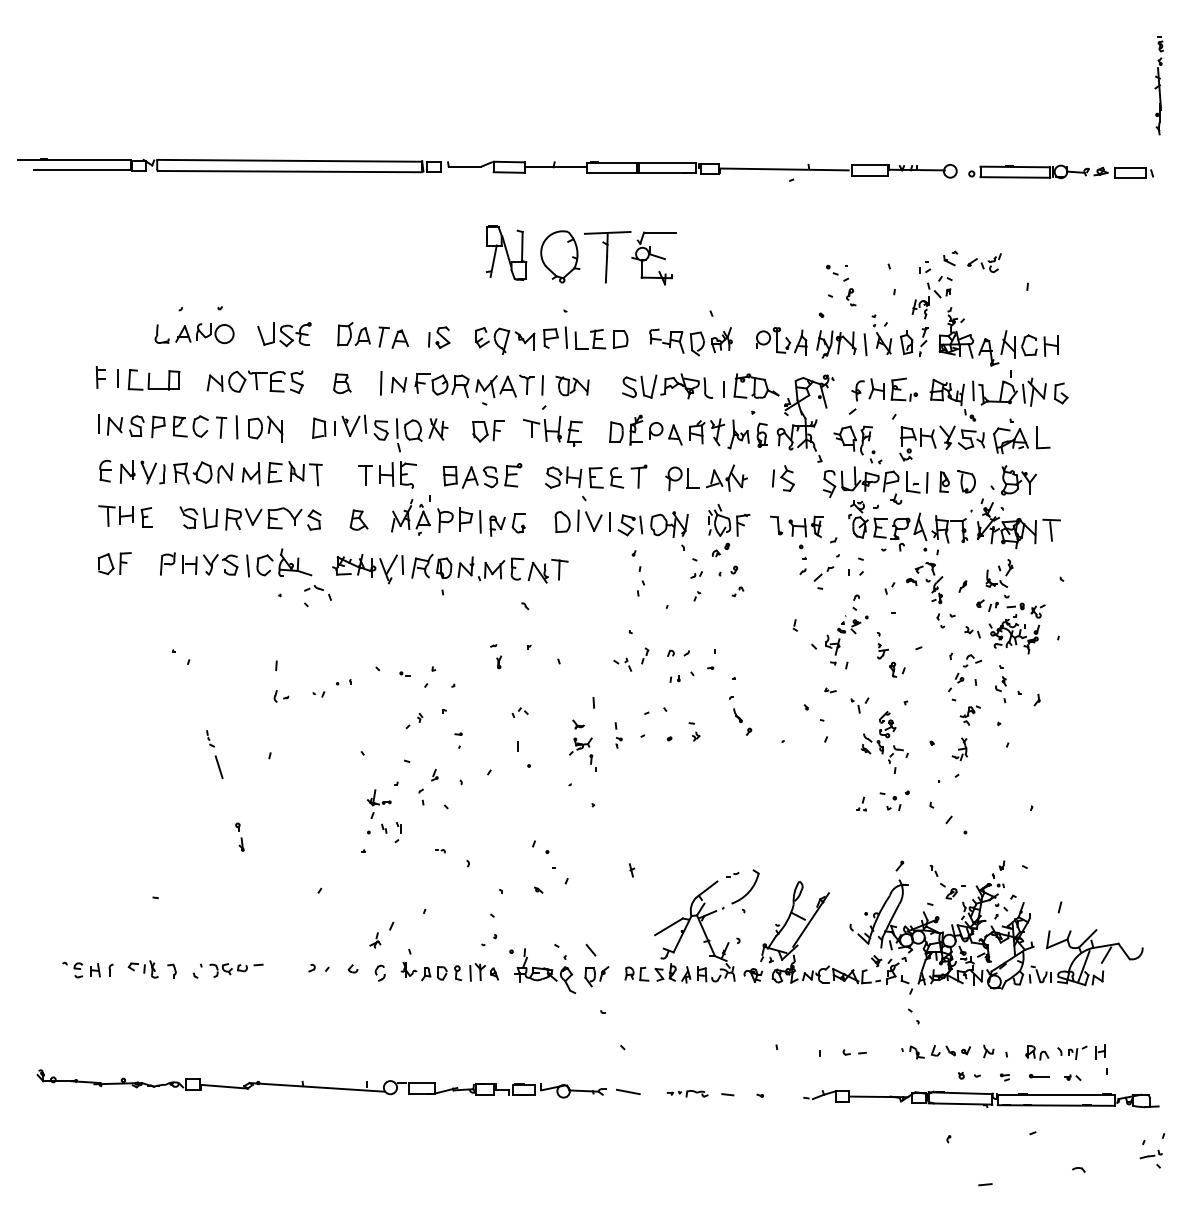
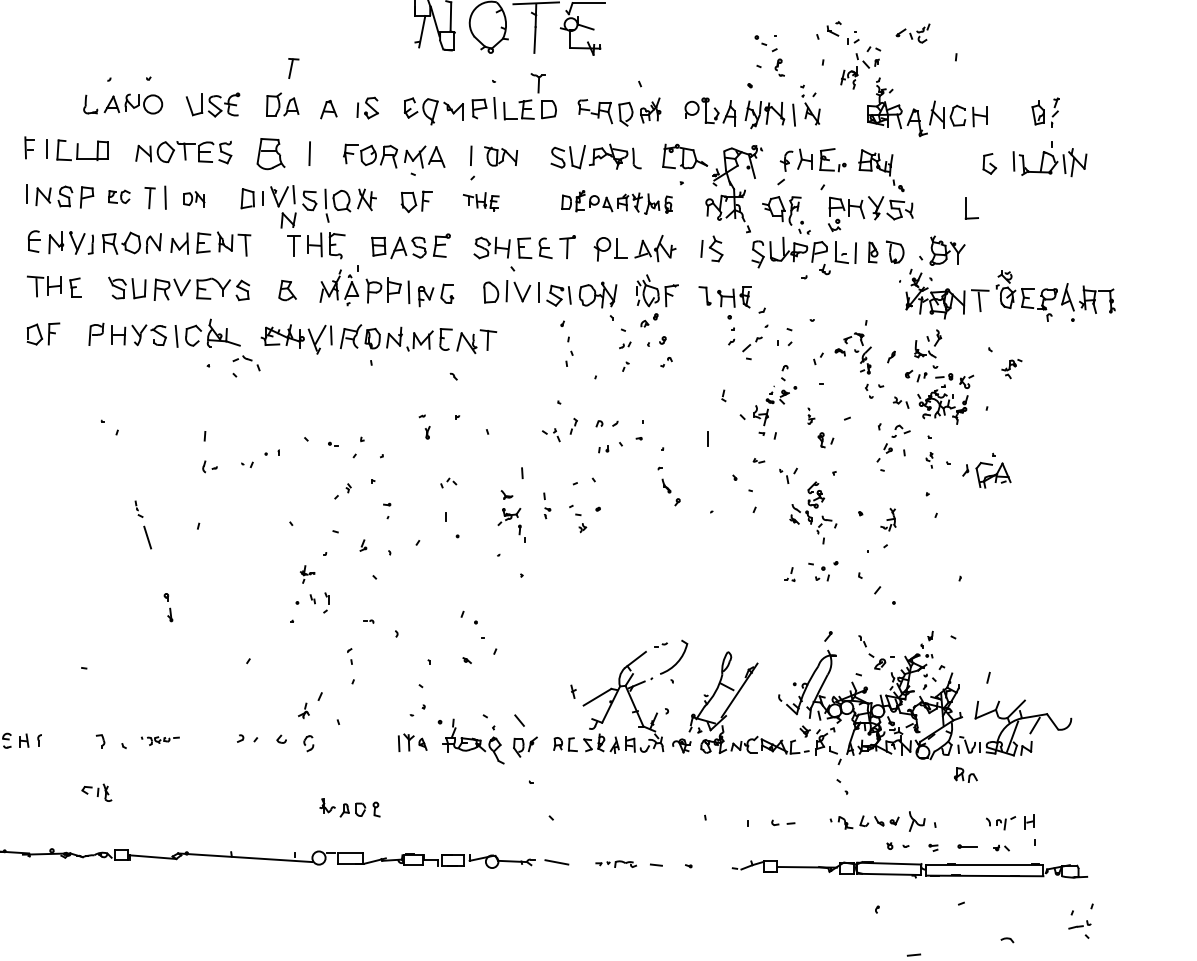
part: (950, 258) -> (834, 28), moved
part: (383, 336) -> (293, 67), moved
part: (914, 341) -> (1046, 111), moved
part: (342, 383) -> (271, 153), size x1.6
part: (526, 384) -> (538, 82), moved
part: (399, 385) -> (289, 220), moved
part: (1009, 388) -> (1050, 158), moved
line: (723, 389) -> (707, 438), moved
part: (190, 426) -> (119, 196), size x0.6
part: (265, 428) -> (194, 198), size x0.6
part: (552, 431) -> (481, 201), size x0.6
part: (688, 431) -> (617, 201), size x0.7
part: (1010, 436) -> (993, 470), moved
part: (908, 525) -> (1056, 295), moved
part: (882, 645) -> (811, 415), size x0.6
part: (1000, 689) -> (929, 459), size x0.6
part: (969, 715) -> (1011, 368), moved
part: (694, 731) -> (581, 522), moved
part: (421, 796) -> (350, 655), moved
part: (378, 803) -> (307, 573), size x0.6
part: (632, 870) -> (574, 691), moved
part: (142, 969) -> (96, 792), moved
part: (231, 970) -> (160, 740), size x0.6
part: (430, 971) -> (349, 807), moved
part: (988, 1051) -> (917, 821), size x1.6
part: (1037, 1052) -> (966, 774), moved

